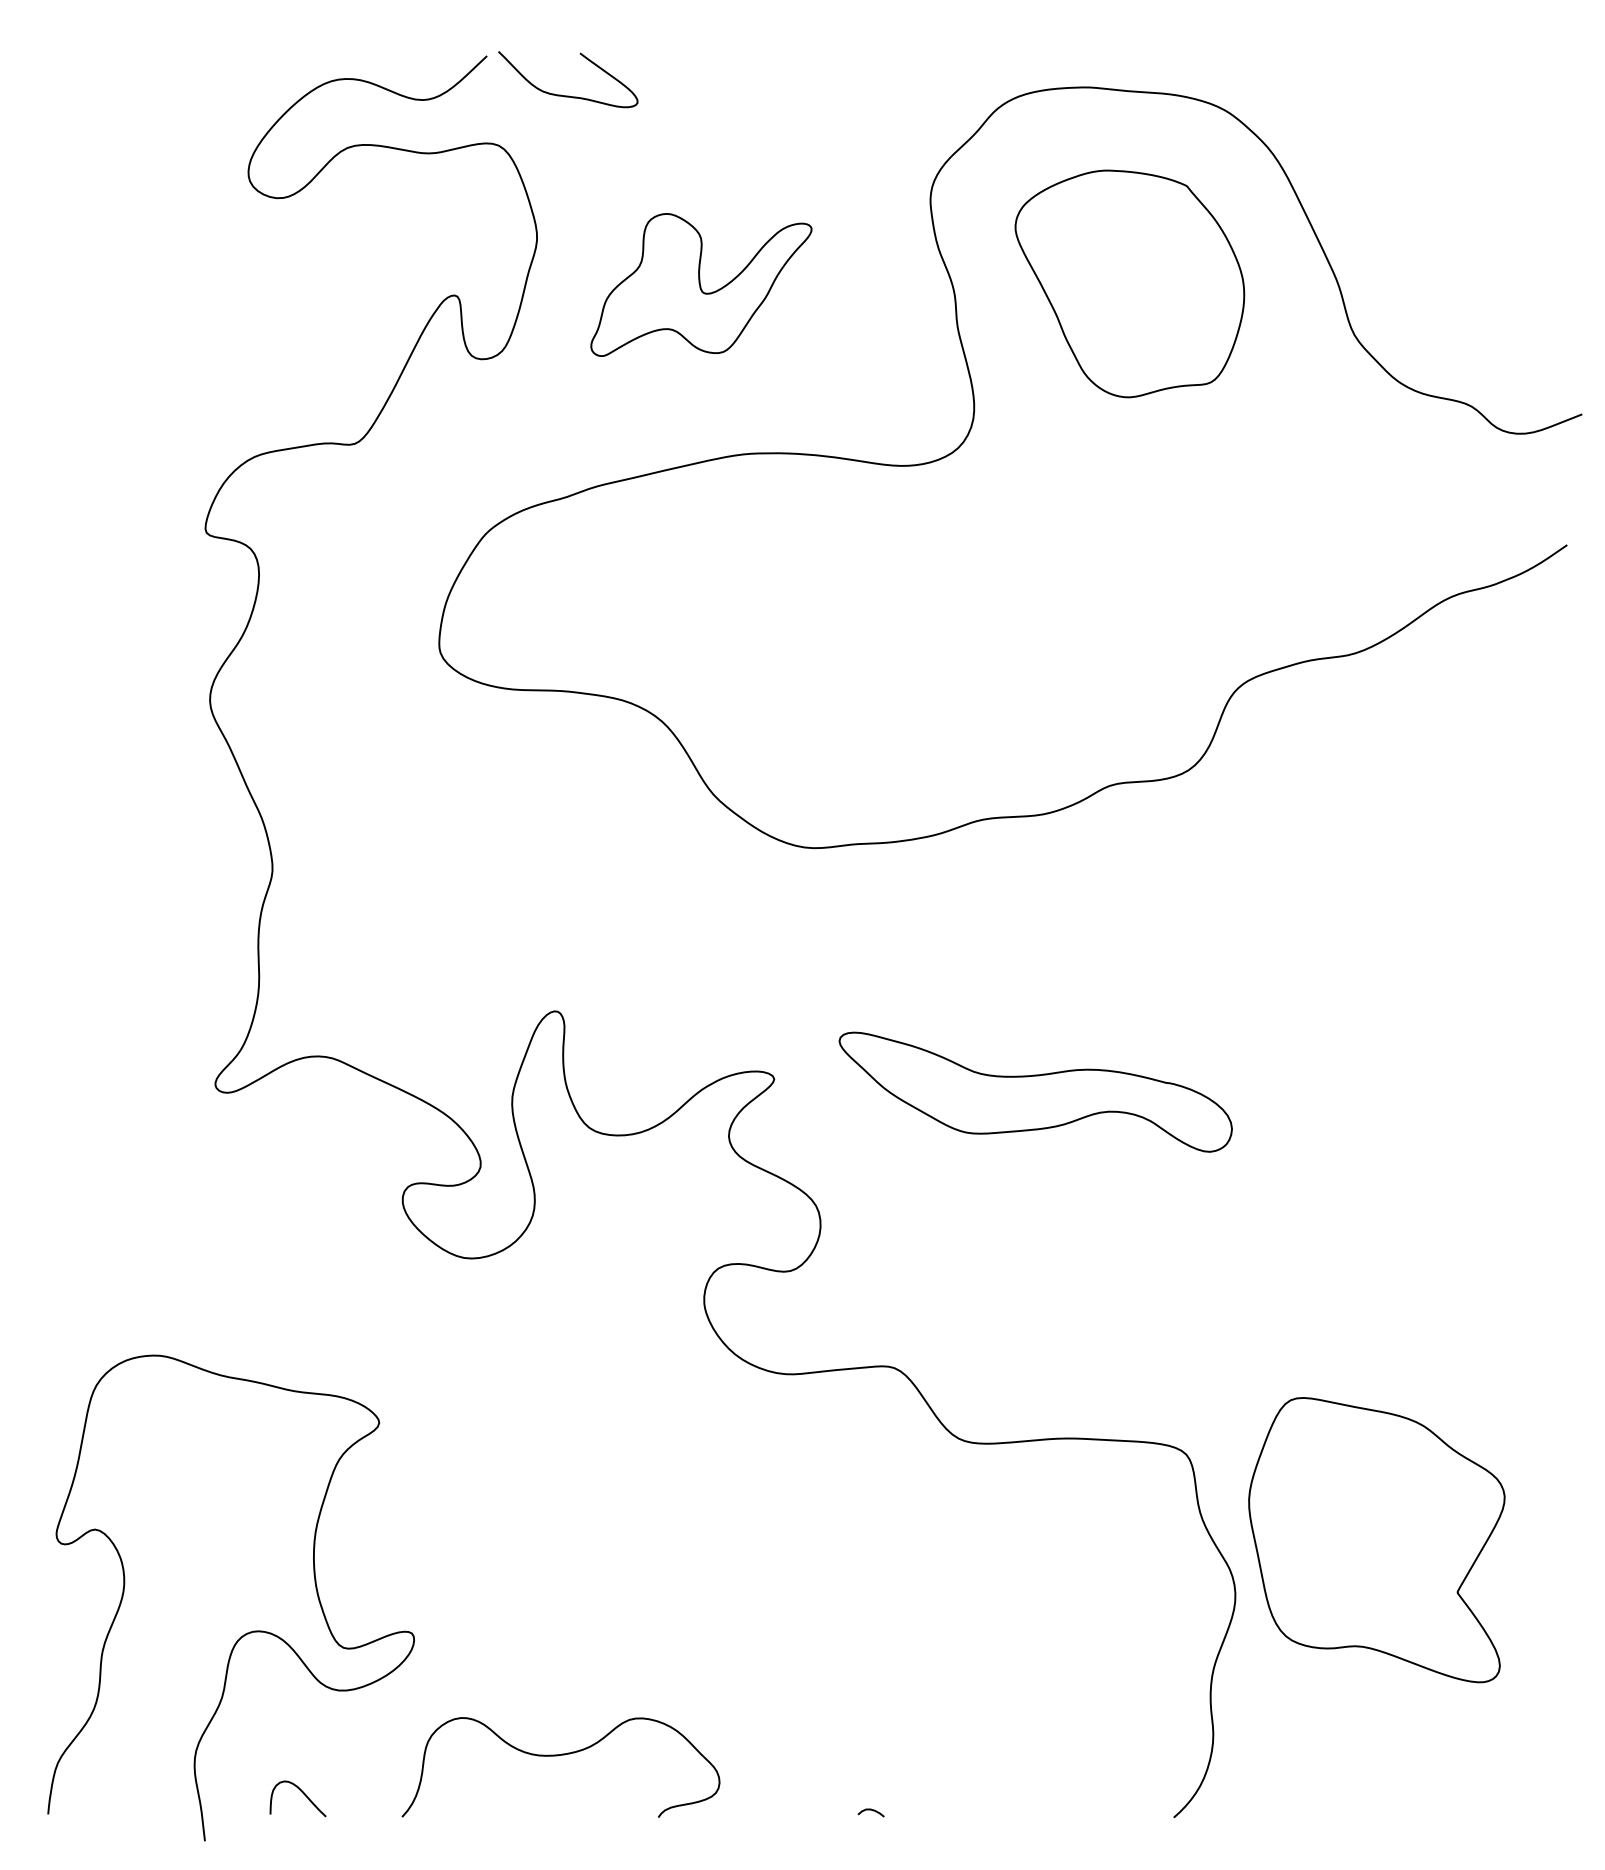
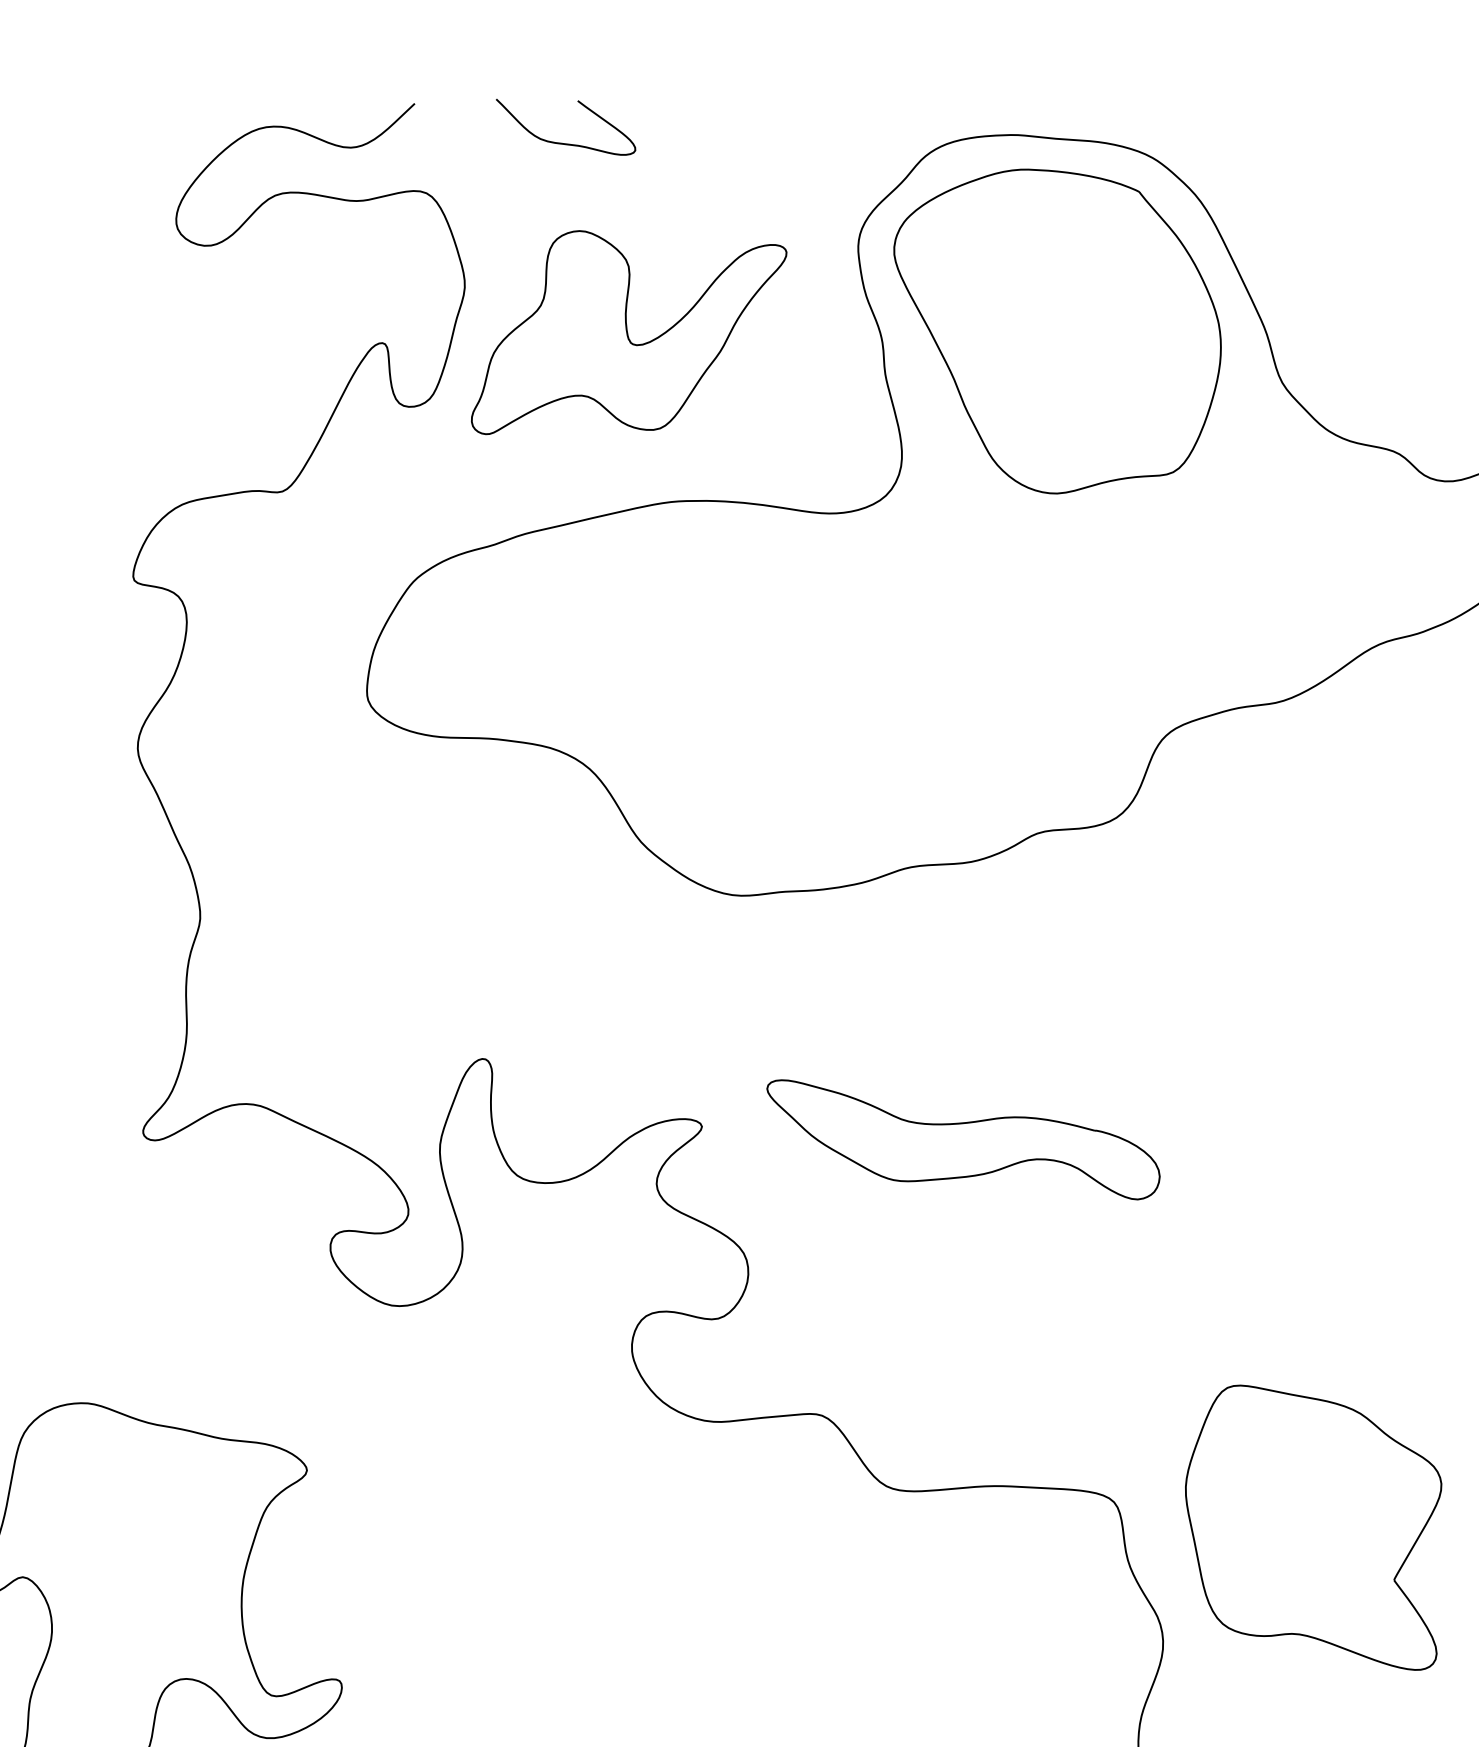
curve: (568, 95) -> (566, 143), moved
part: (1129, 283) -> (1057, 331), size x1.43
part: (701, 284) -> (629, 332), size x1.43
part: (1376, 1540) -> (1313, 1528), moved

